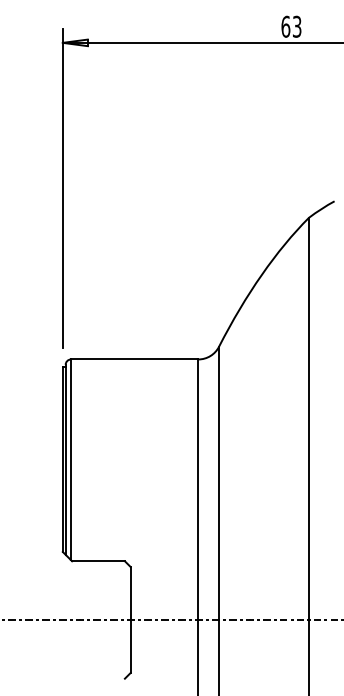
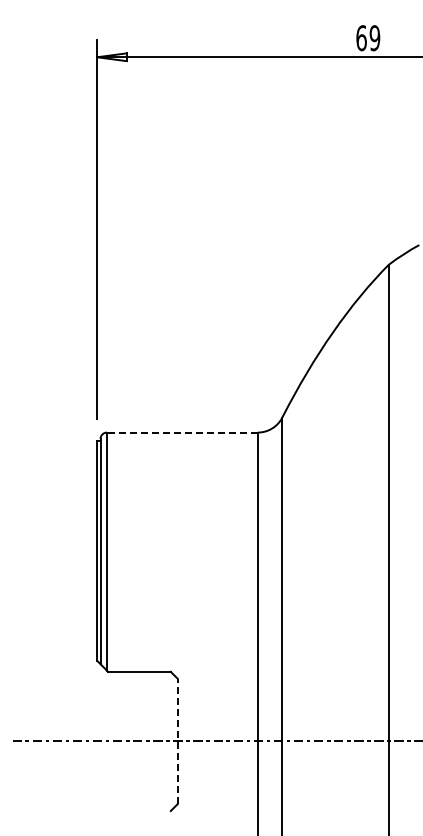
text: (296, 27) -> (374, 38), 63 -> 69
line: (133, 359) -> (181, 432), solid -> dashed
line: (130, 620) -> (177, 741), solid -> dashed

